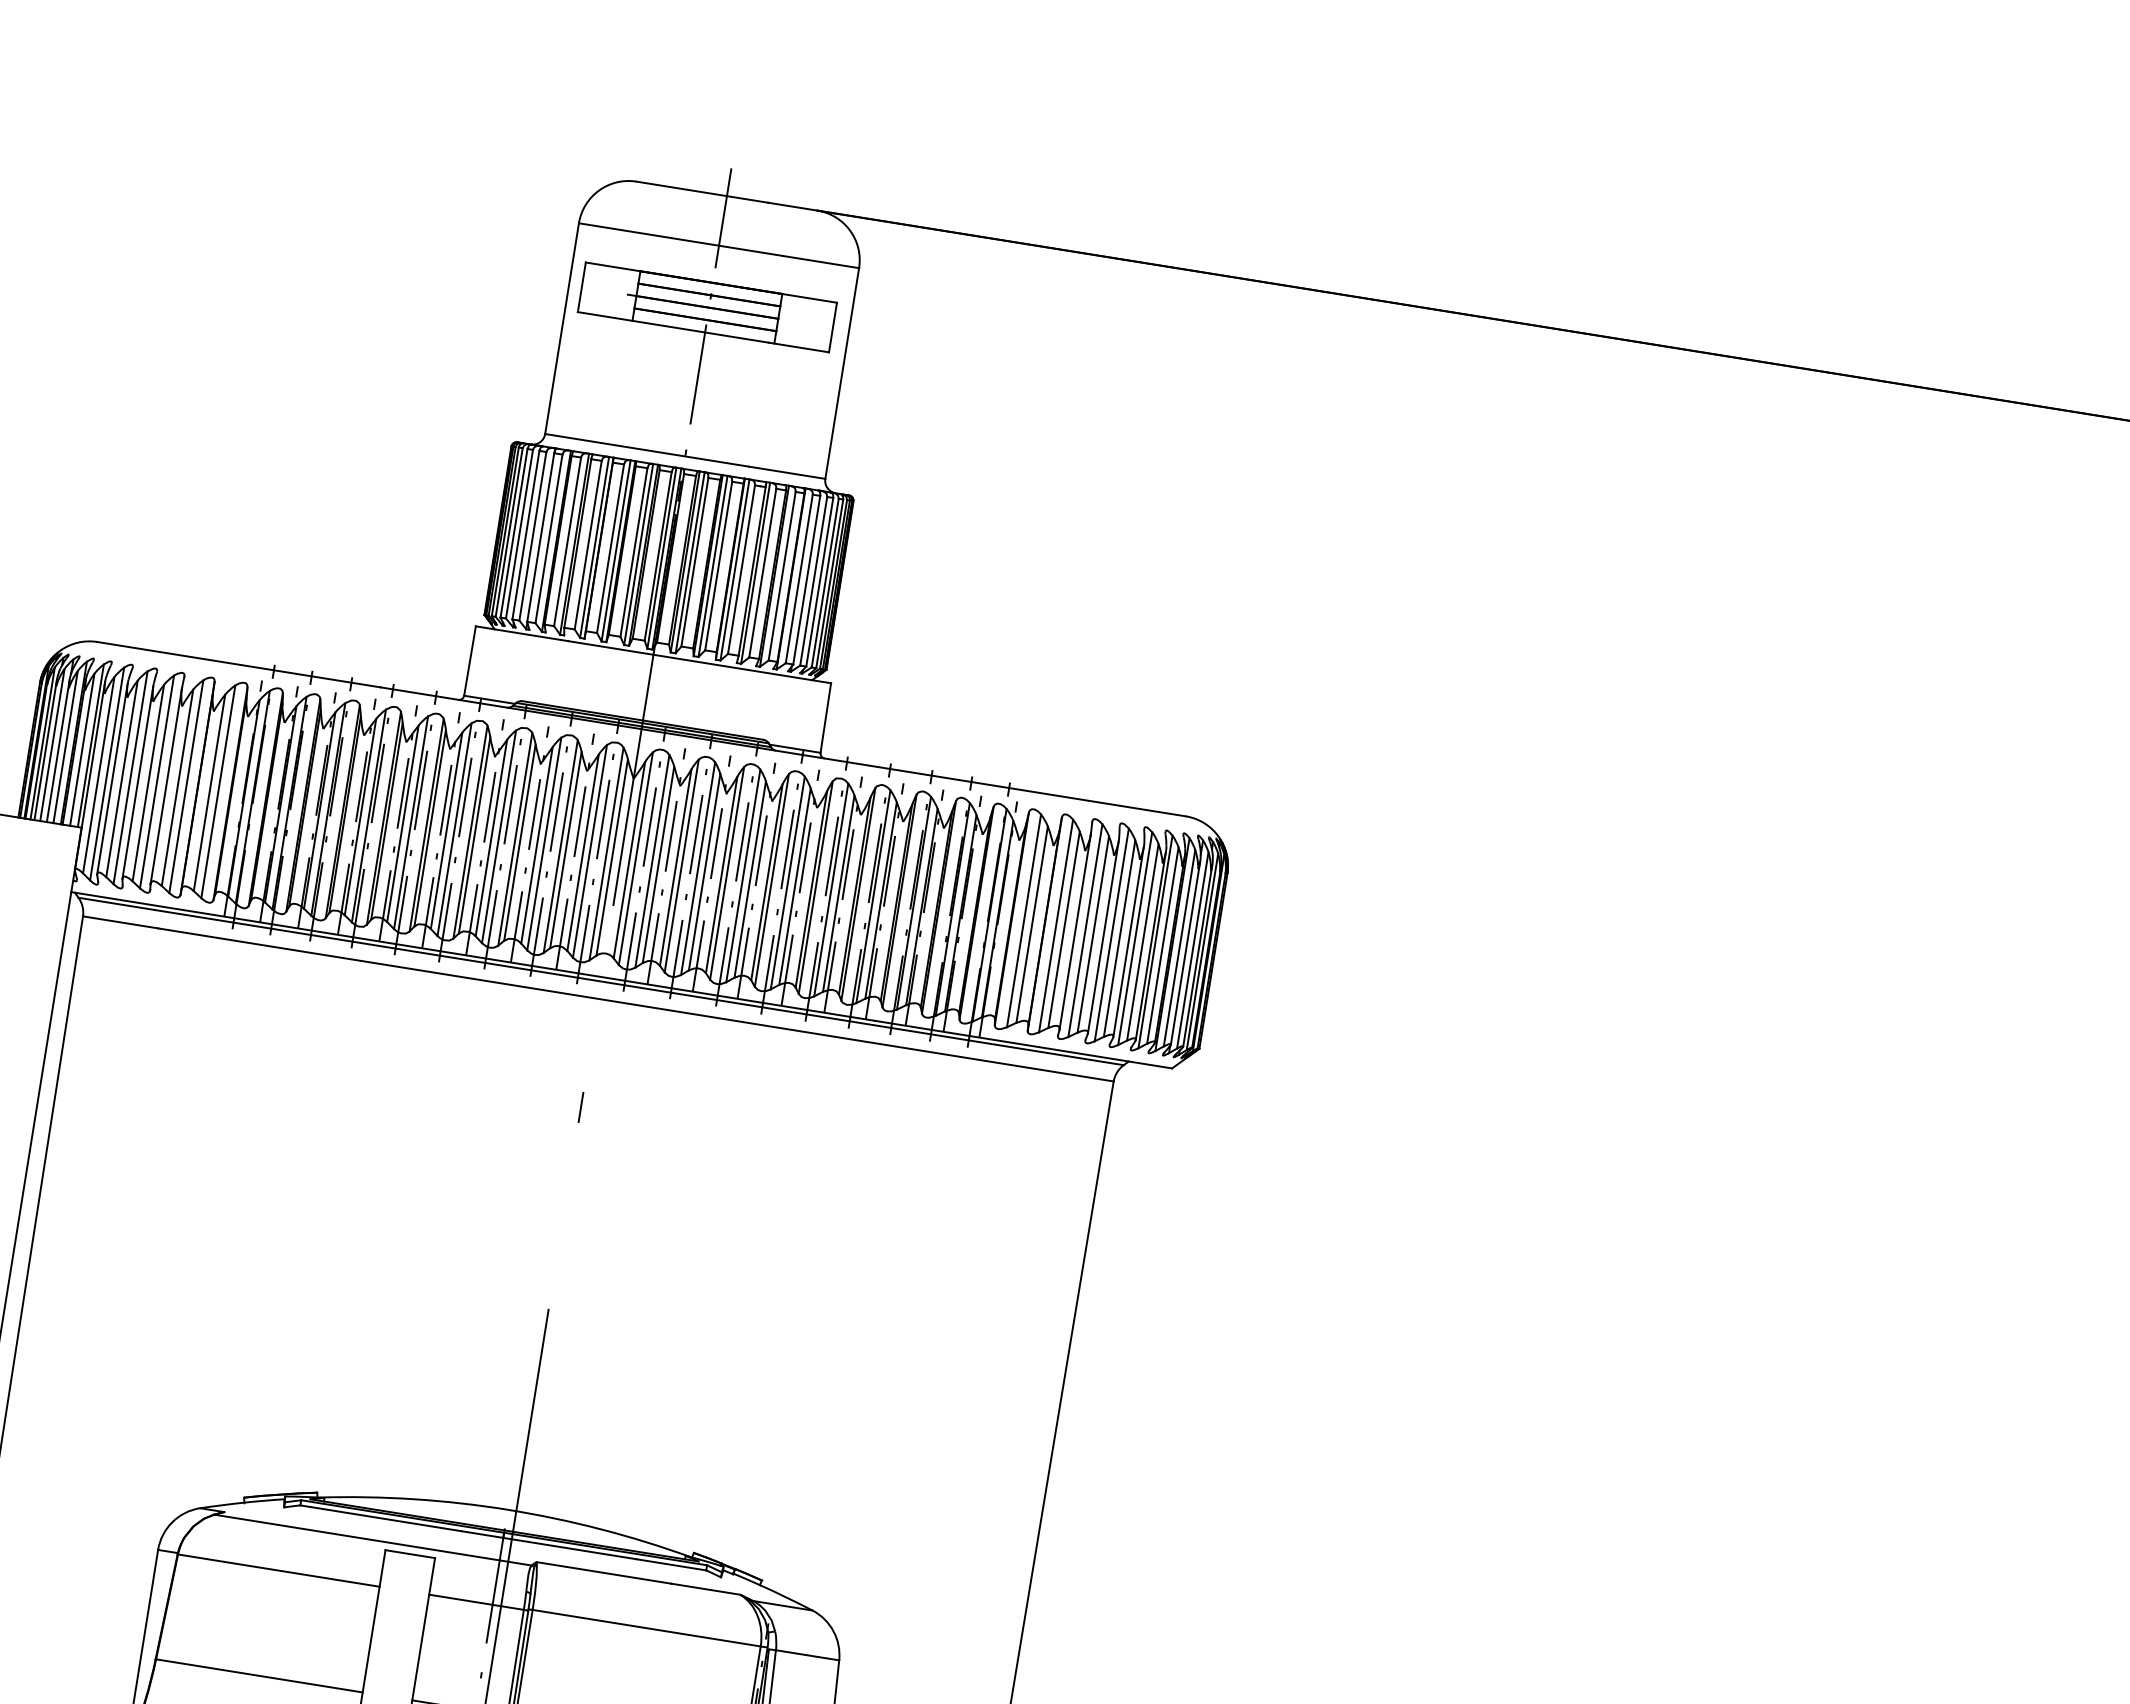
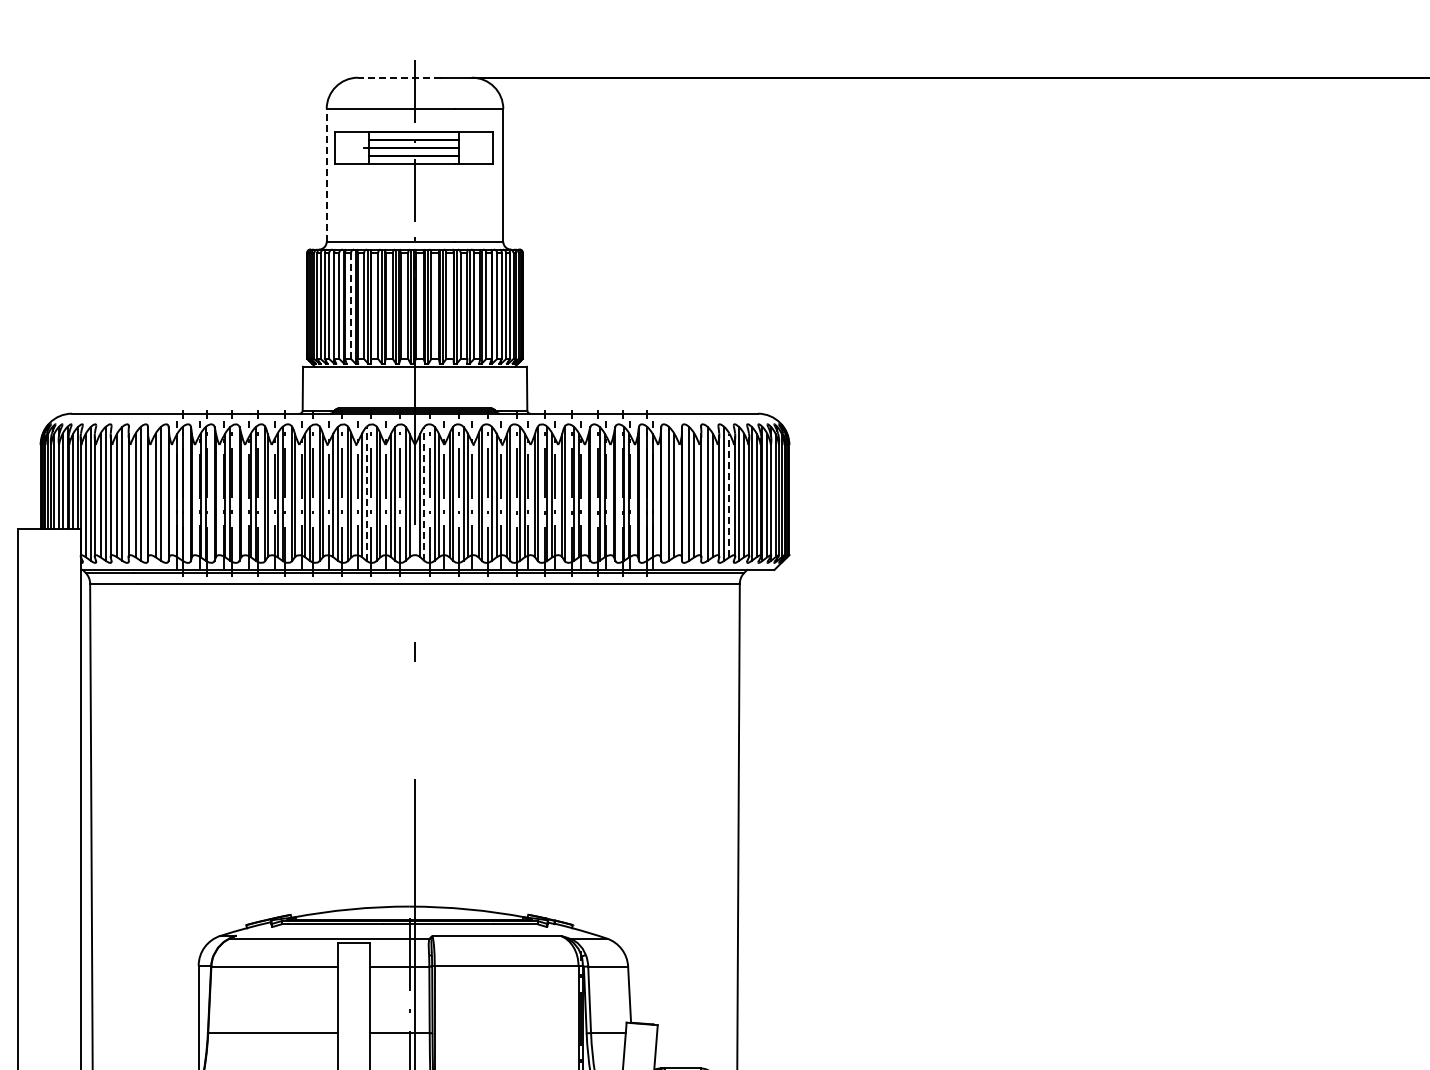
line: (702, 191) -> (399, 77), solid -> dashed
line: (561, 327) -> (326, 174), solid -> dashed
line: (568, 541) -> (351, 305), solid -> dashed
line: (544, 843) -> (366, 493), solid -> dashed
line: (636, 858) -> (424, 493), solid -> dashed
line: (1119, 938) -> (729, 495), solid -> dashed

